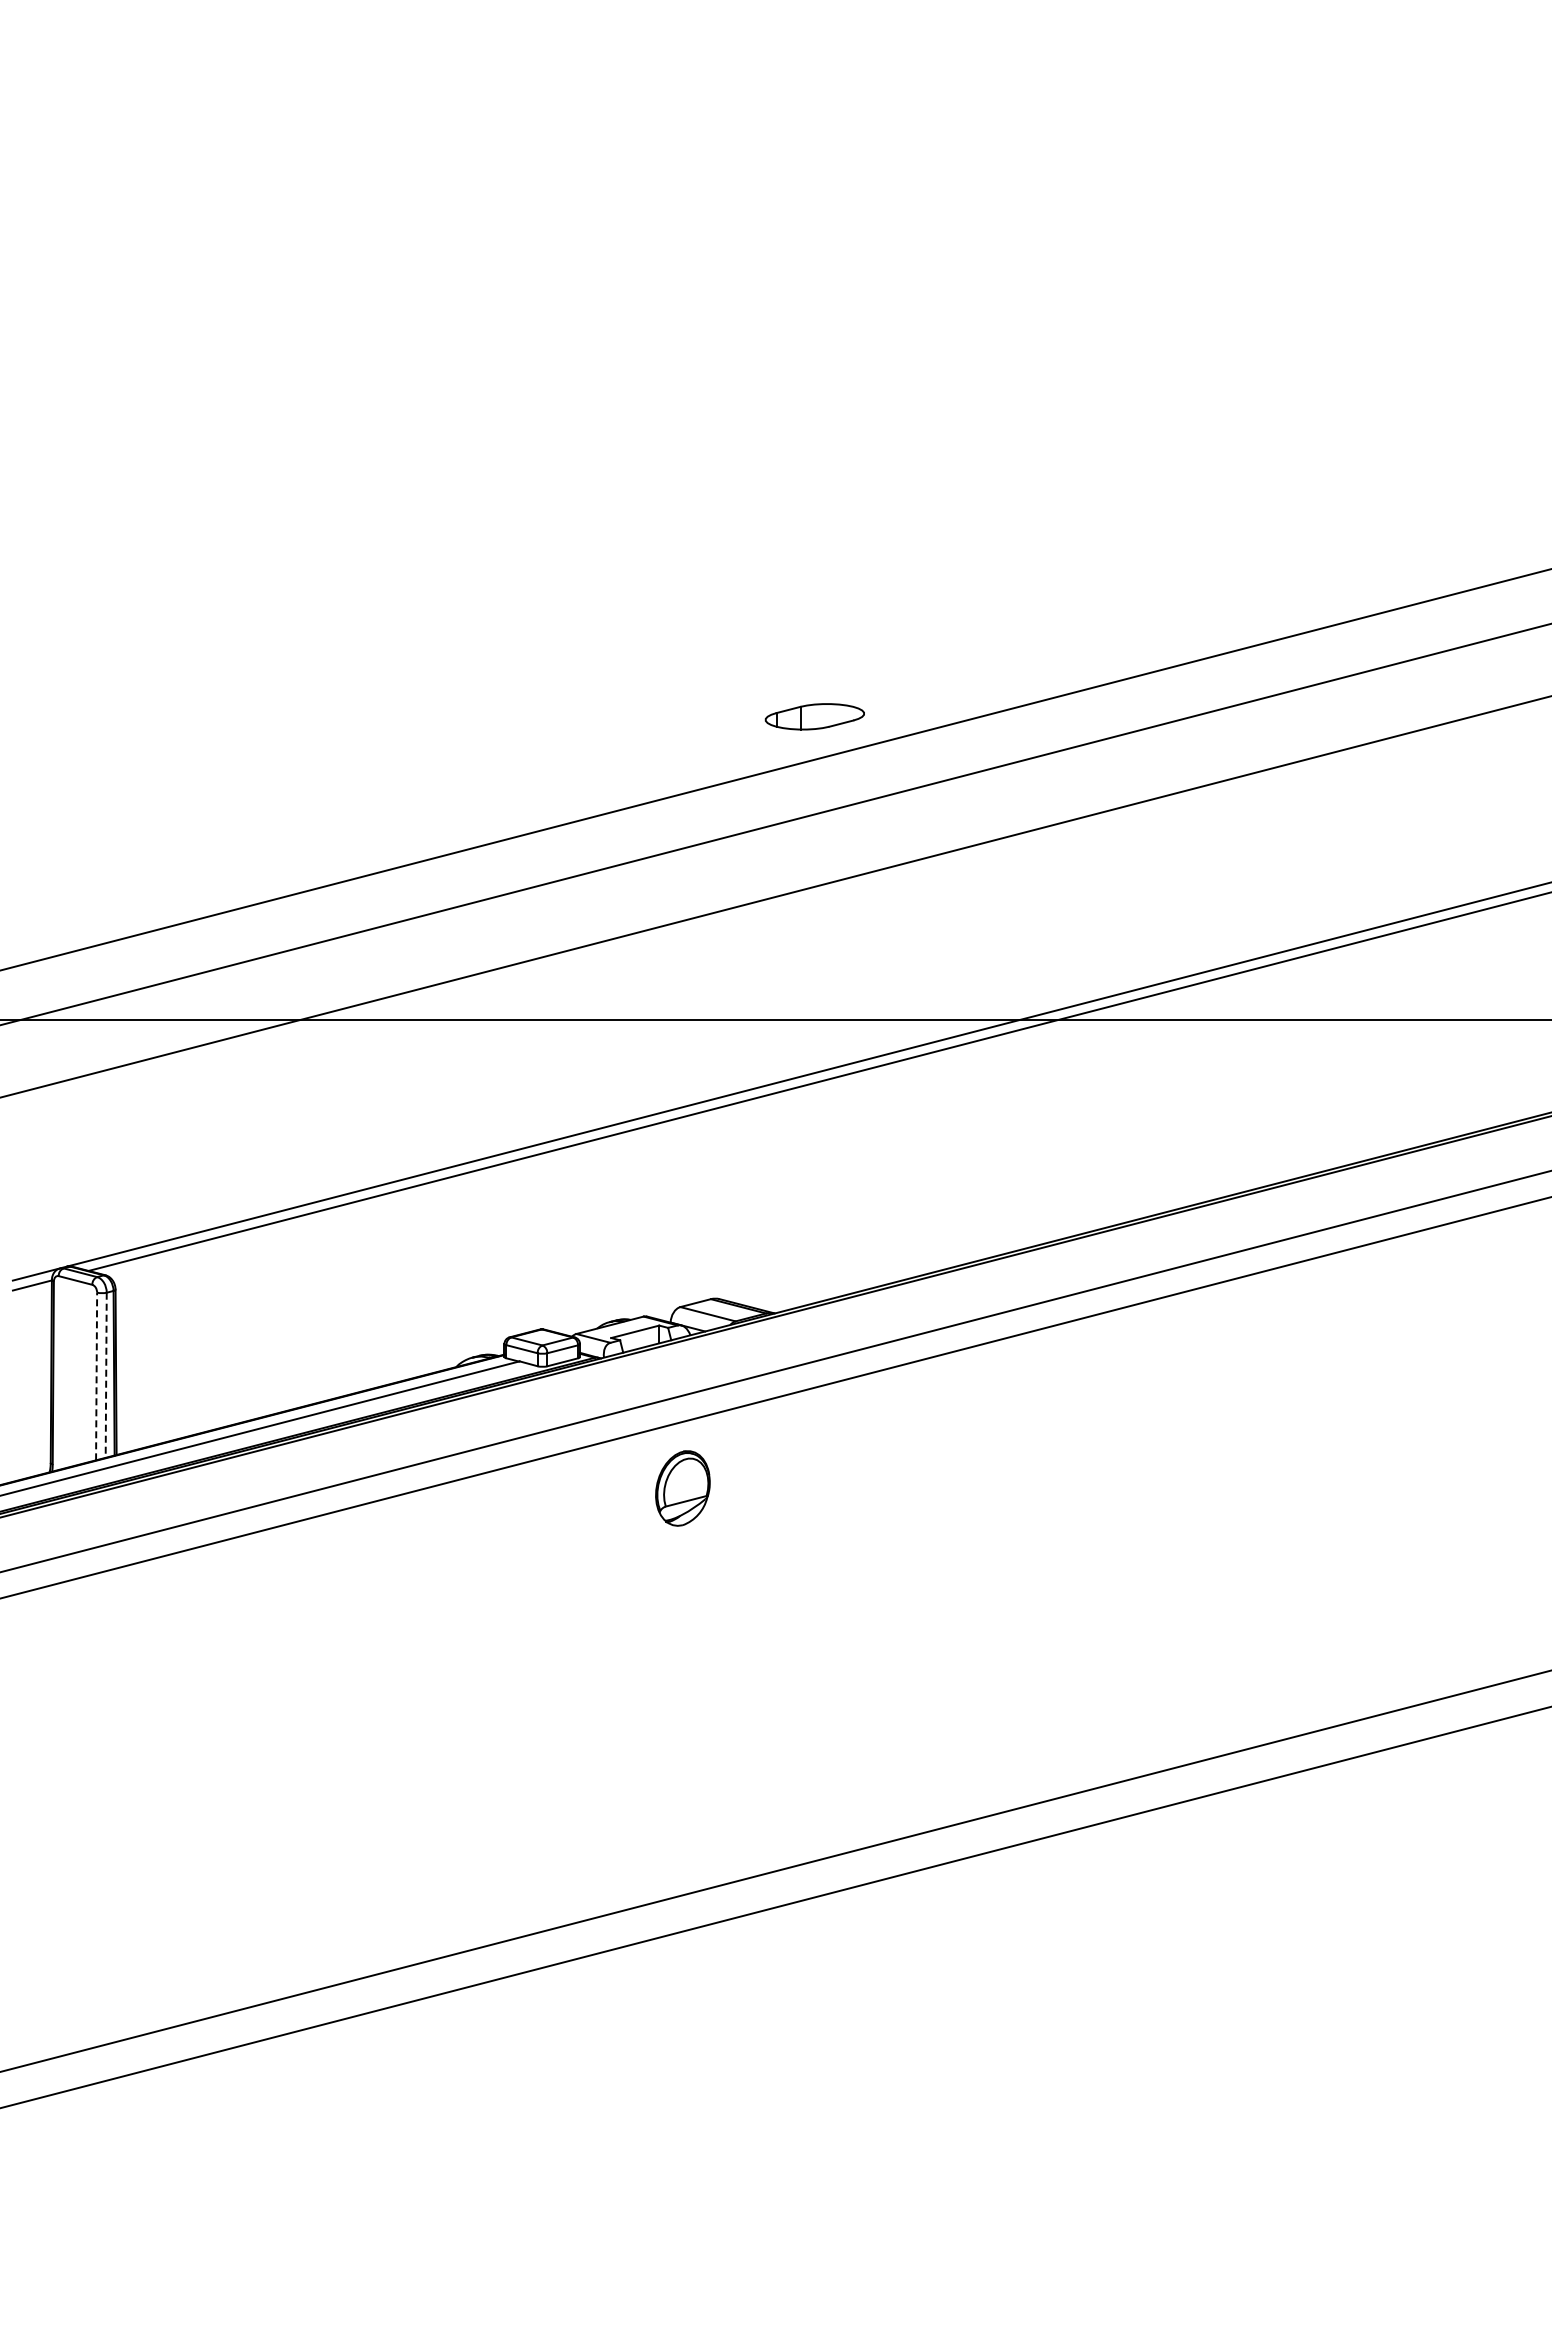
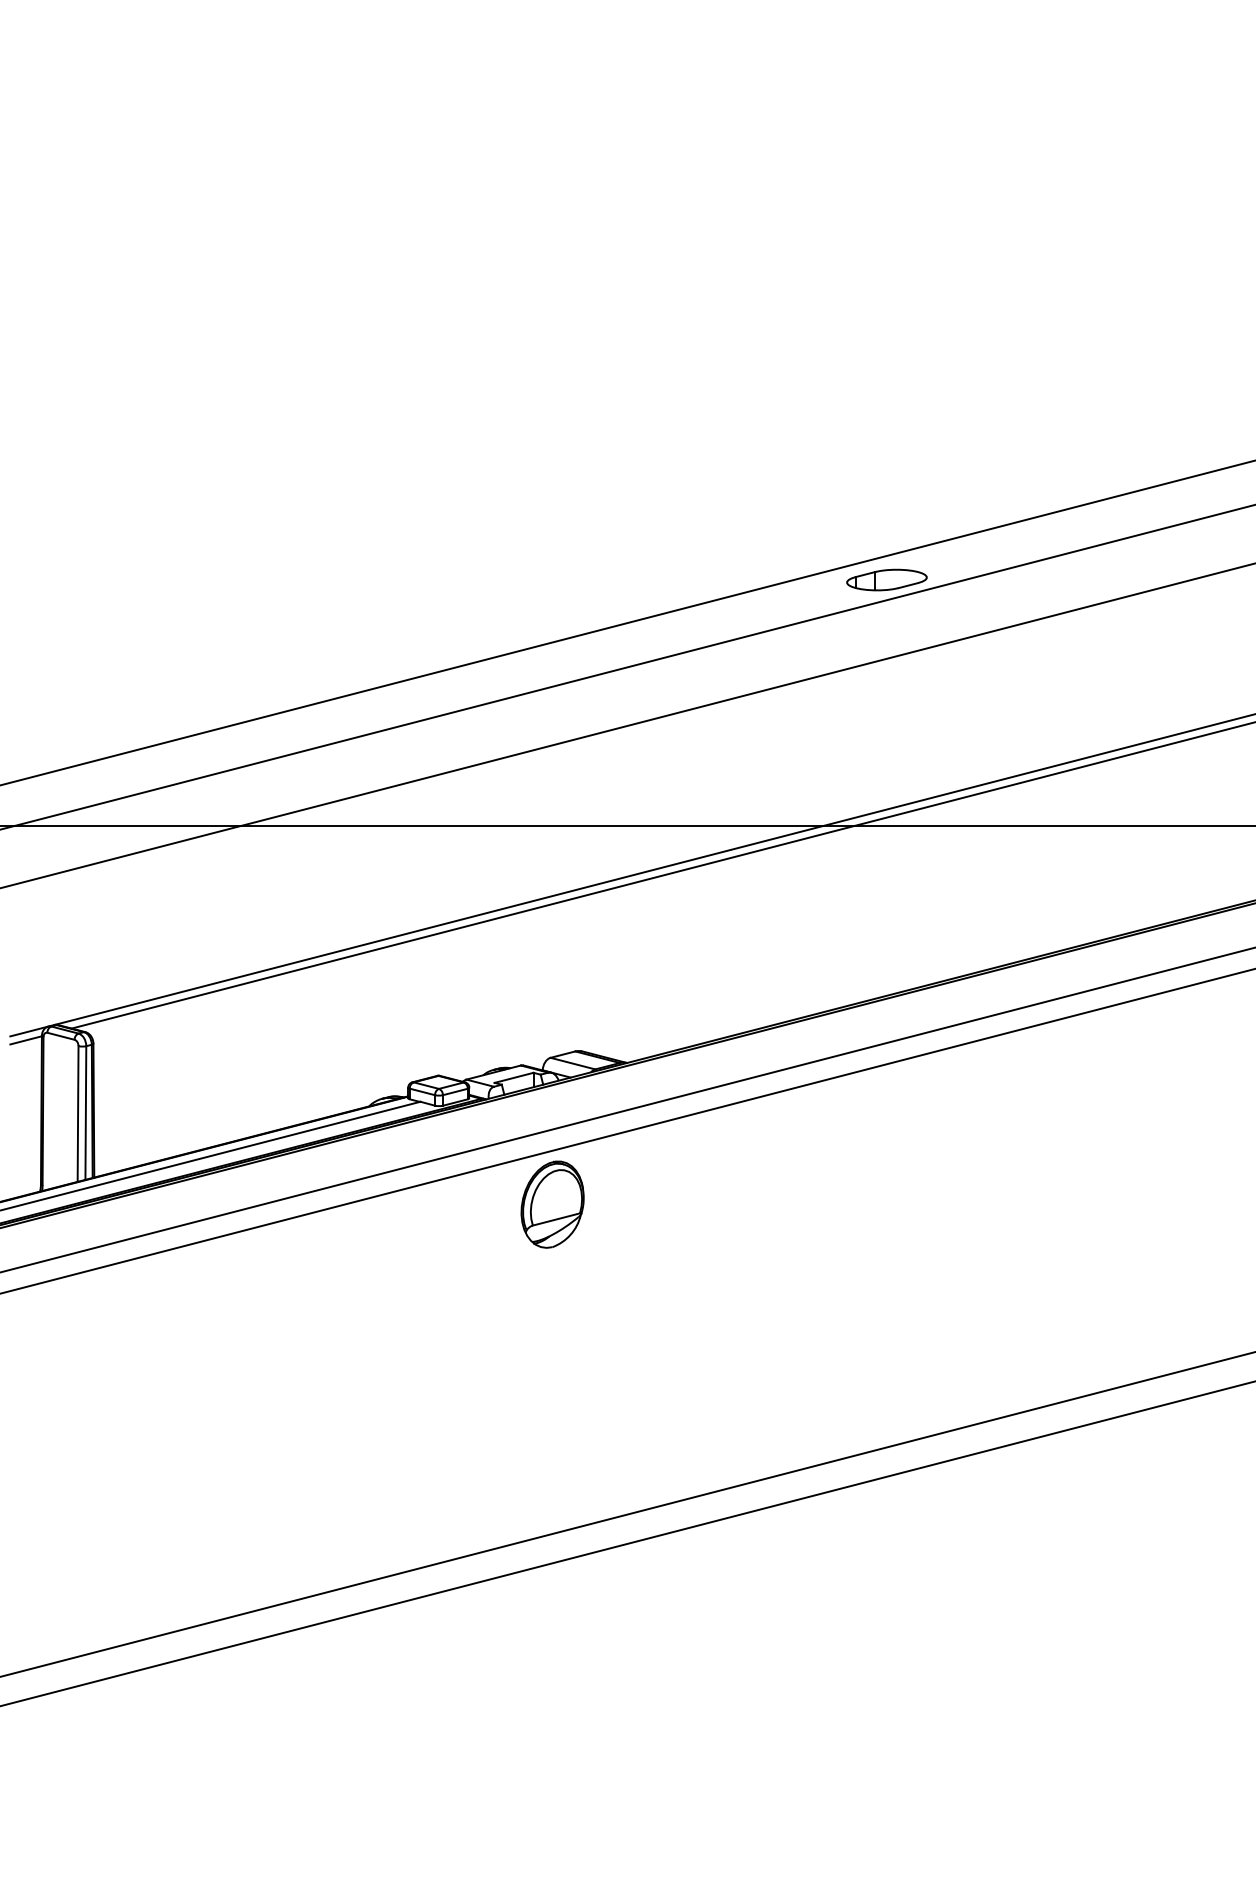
part: (814, 716) -> (886, 579), moved
line: (106, 1375) -> (86, 1113), dashed -> solid
line: (96, 1376) -> (78, 1114), dashed -> solid
part: (682, 1488) -> (552, 1204), size x1.43

